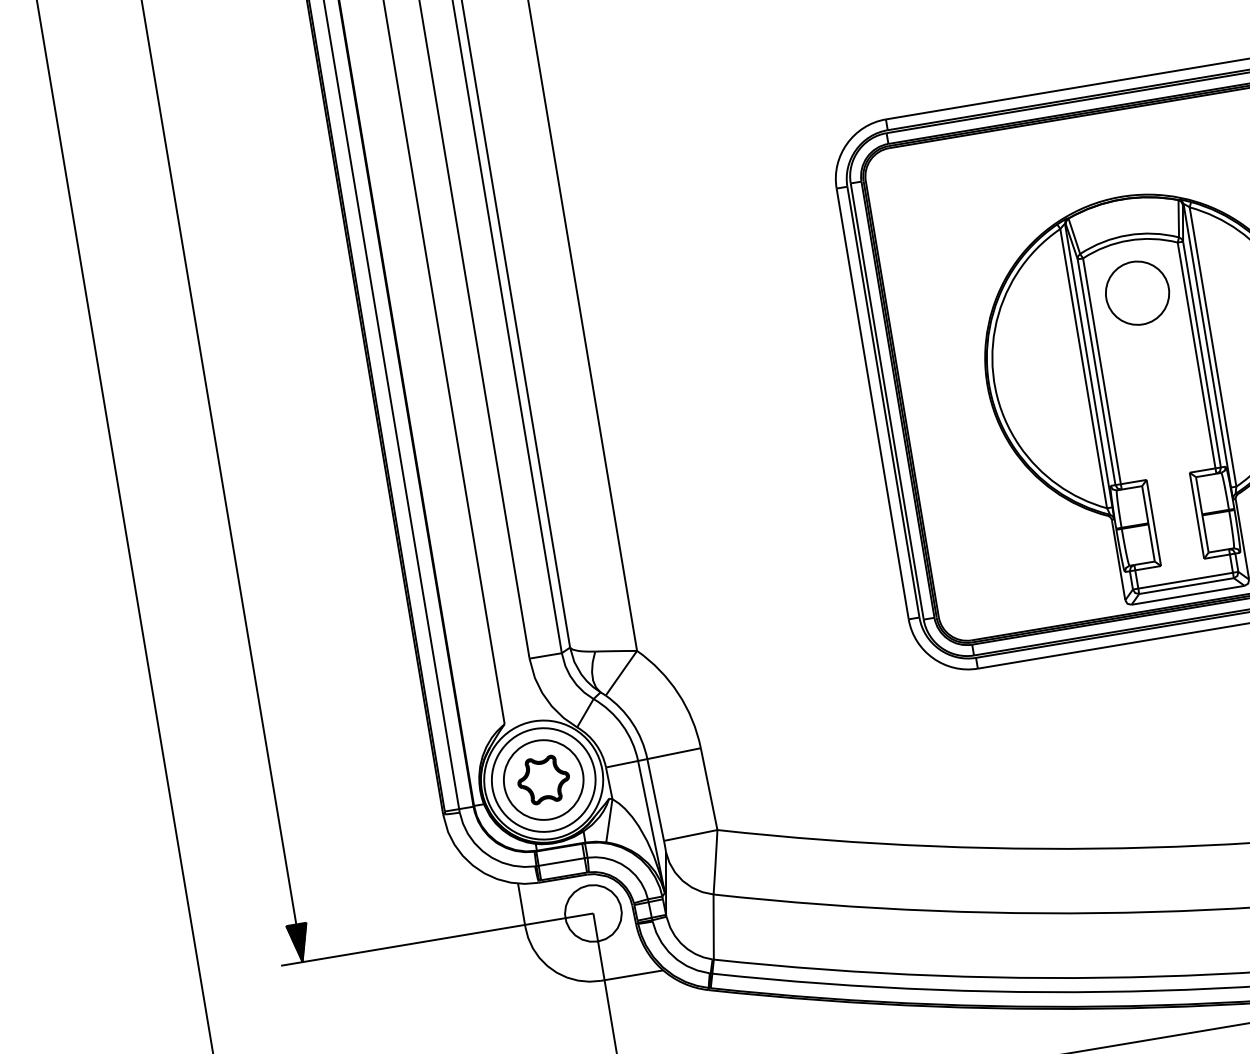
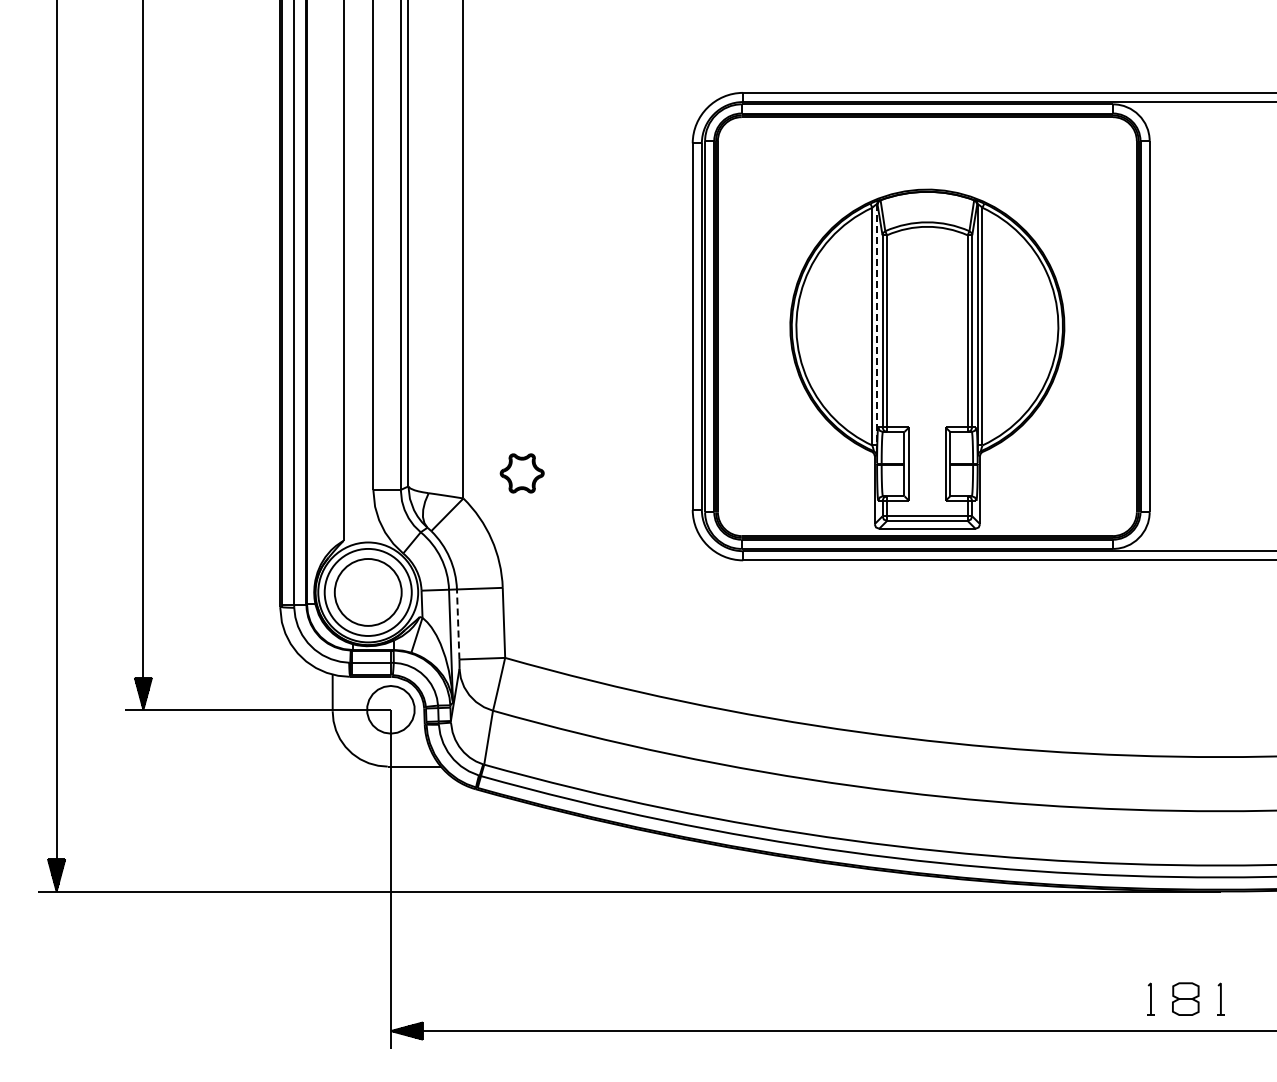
part: (1136, 293) -> (926, 271), removed
line: (1088, 365) -> (876, 324), solid -> dashed
part: (542, 780) -> (521, 473), moved
line: (655, 798) -> (458, 623), solid -> dashed

